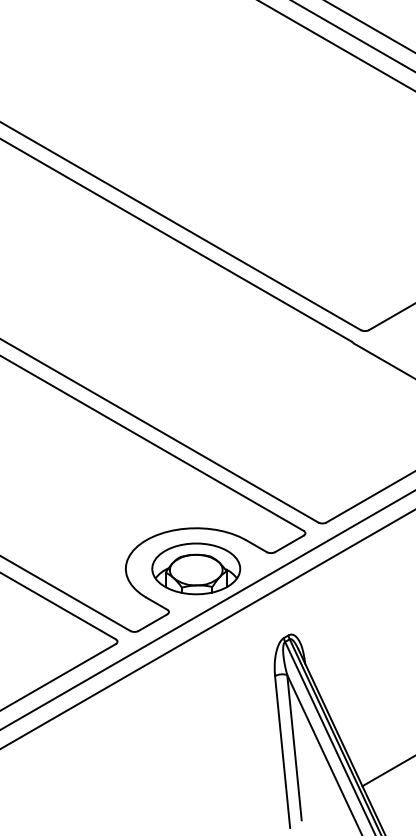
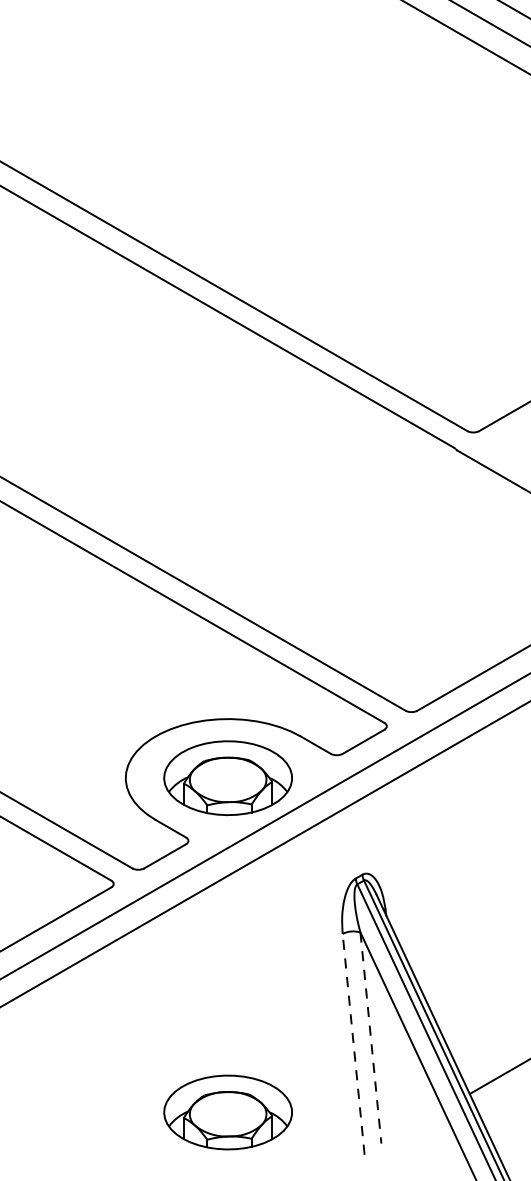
line: (294, 747) -> (370, 1037), solid -> dashed
line: (282, 751) -> (353, 1043), solid -> dashed
part: (196, 798) -> (228, 1111), added

